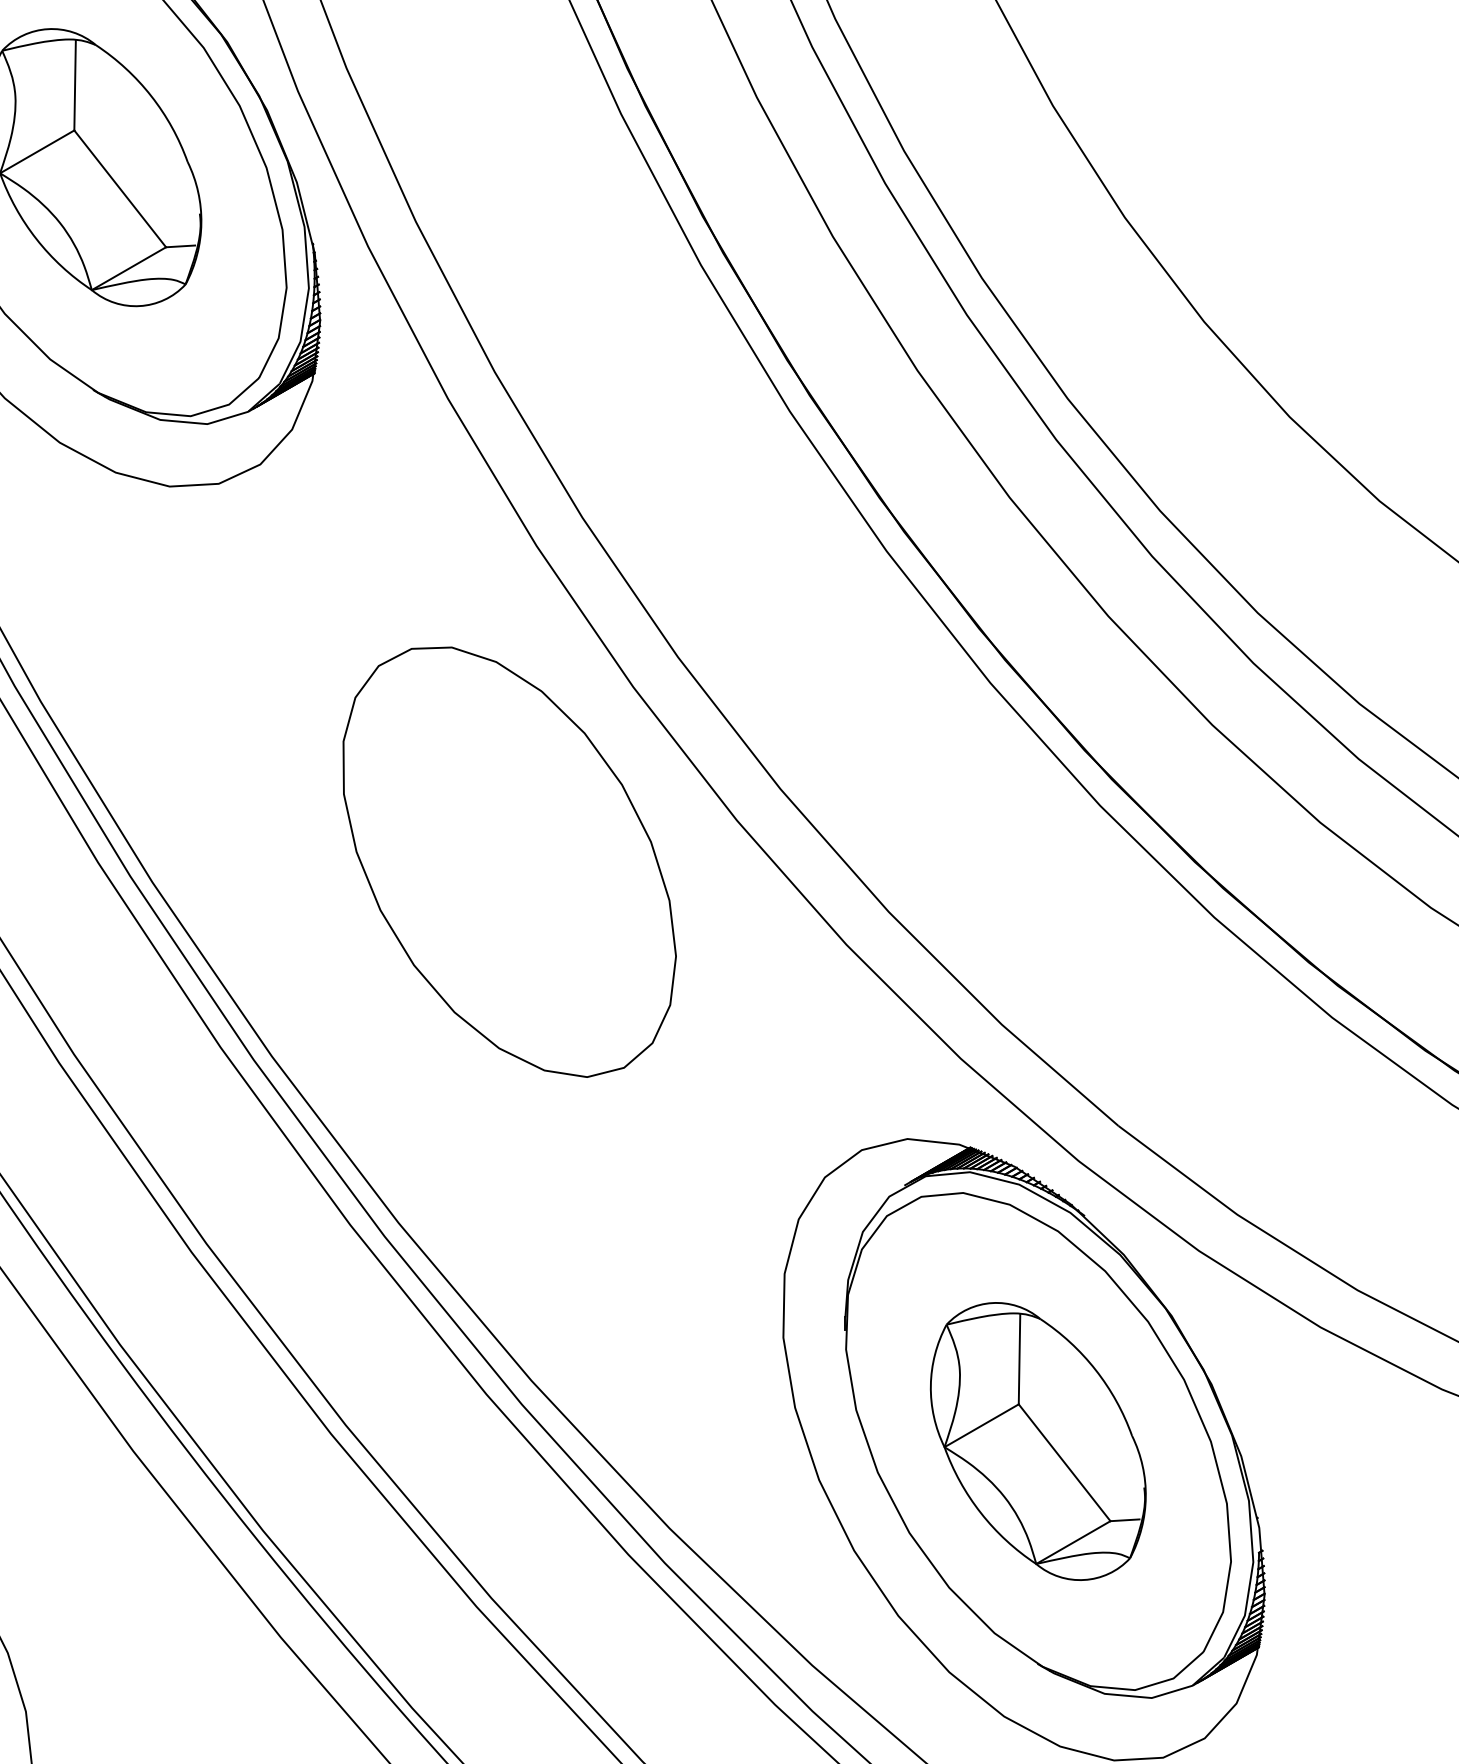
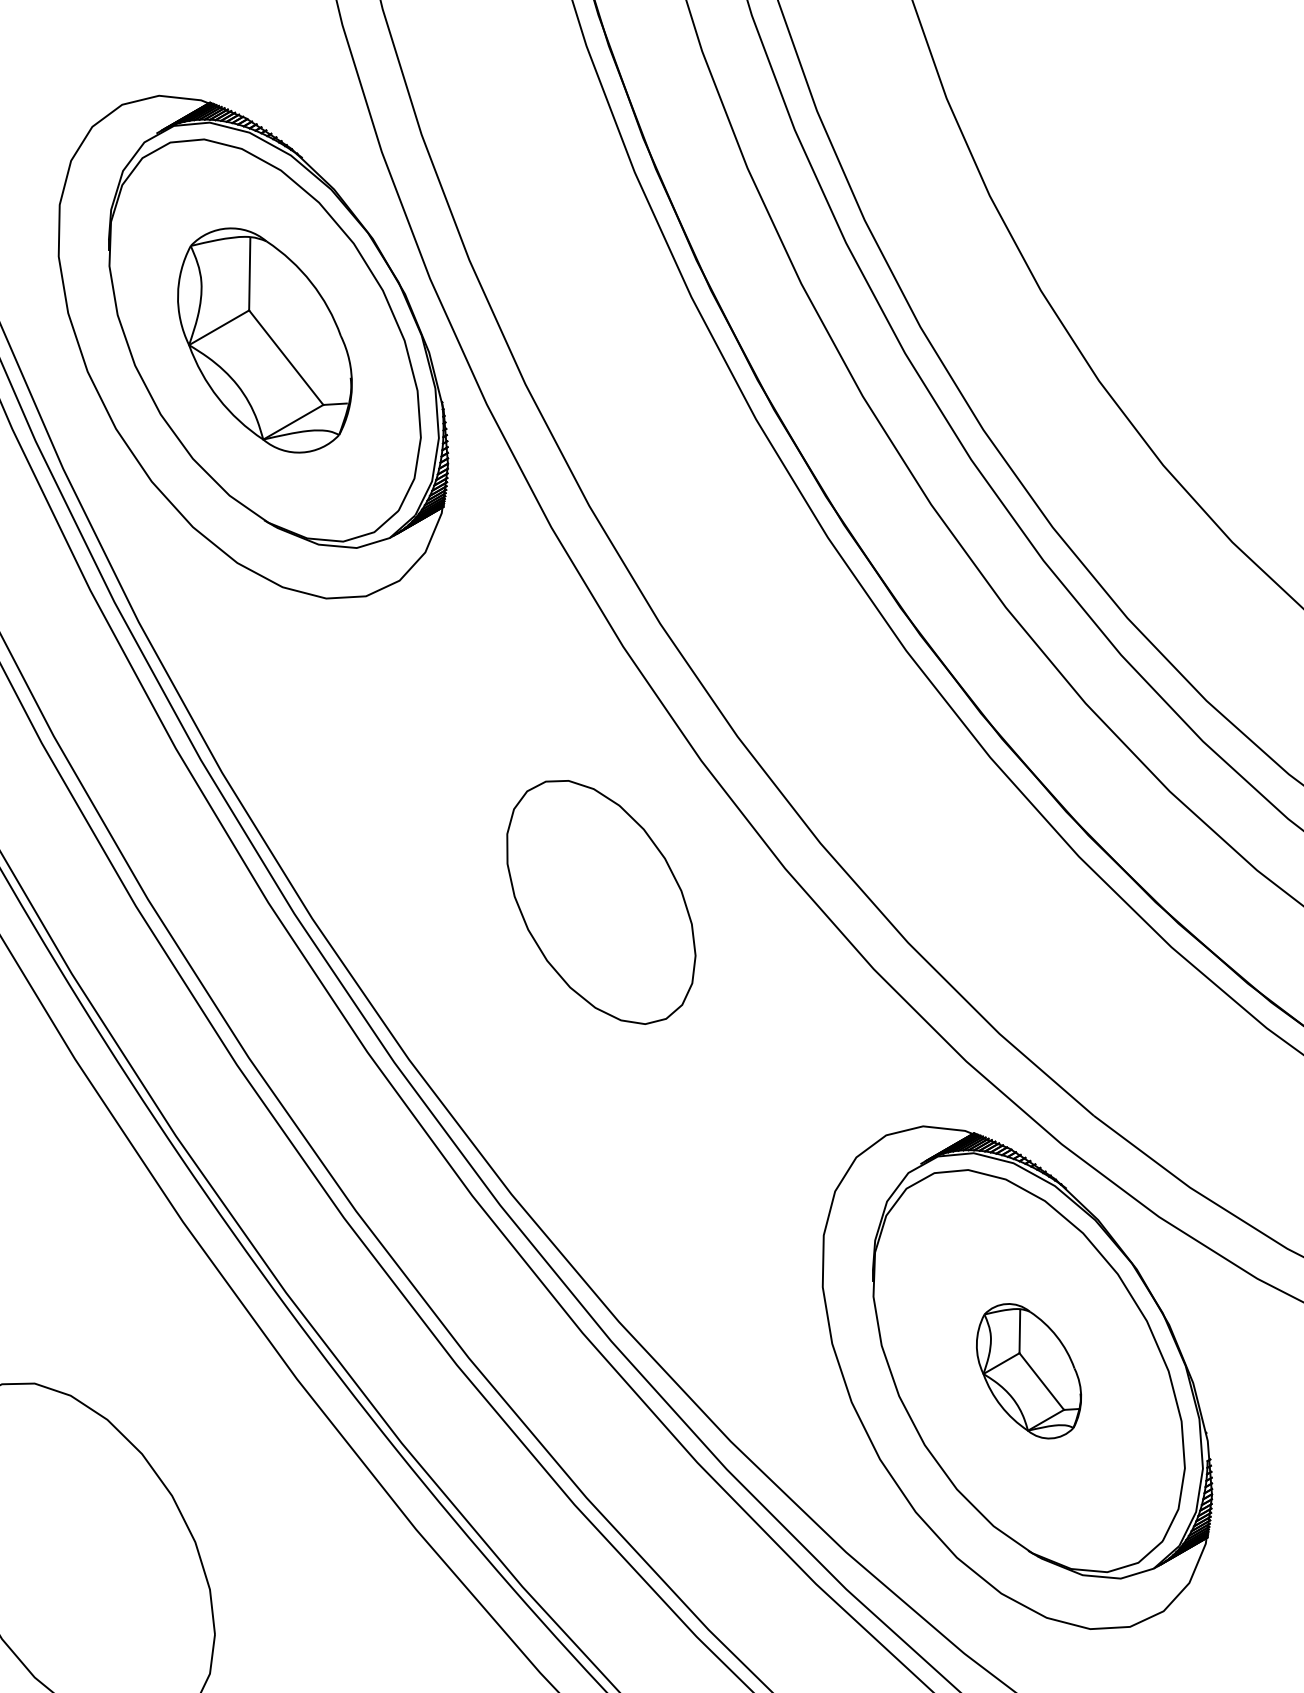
part: (509, 862) -> (601, 902), size x0.7
part: (1037, 1442) -> (1028, 1371), size x0.6

